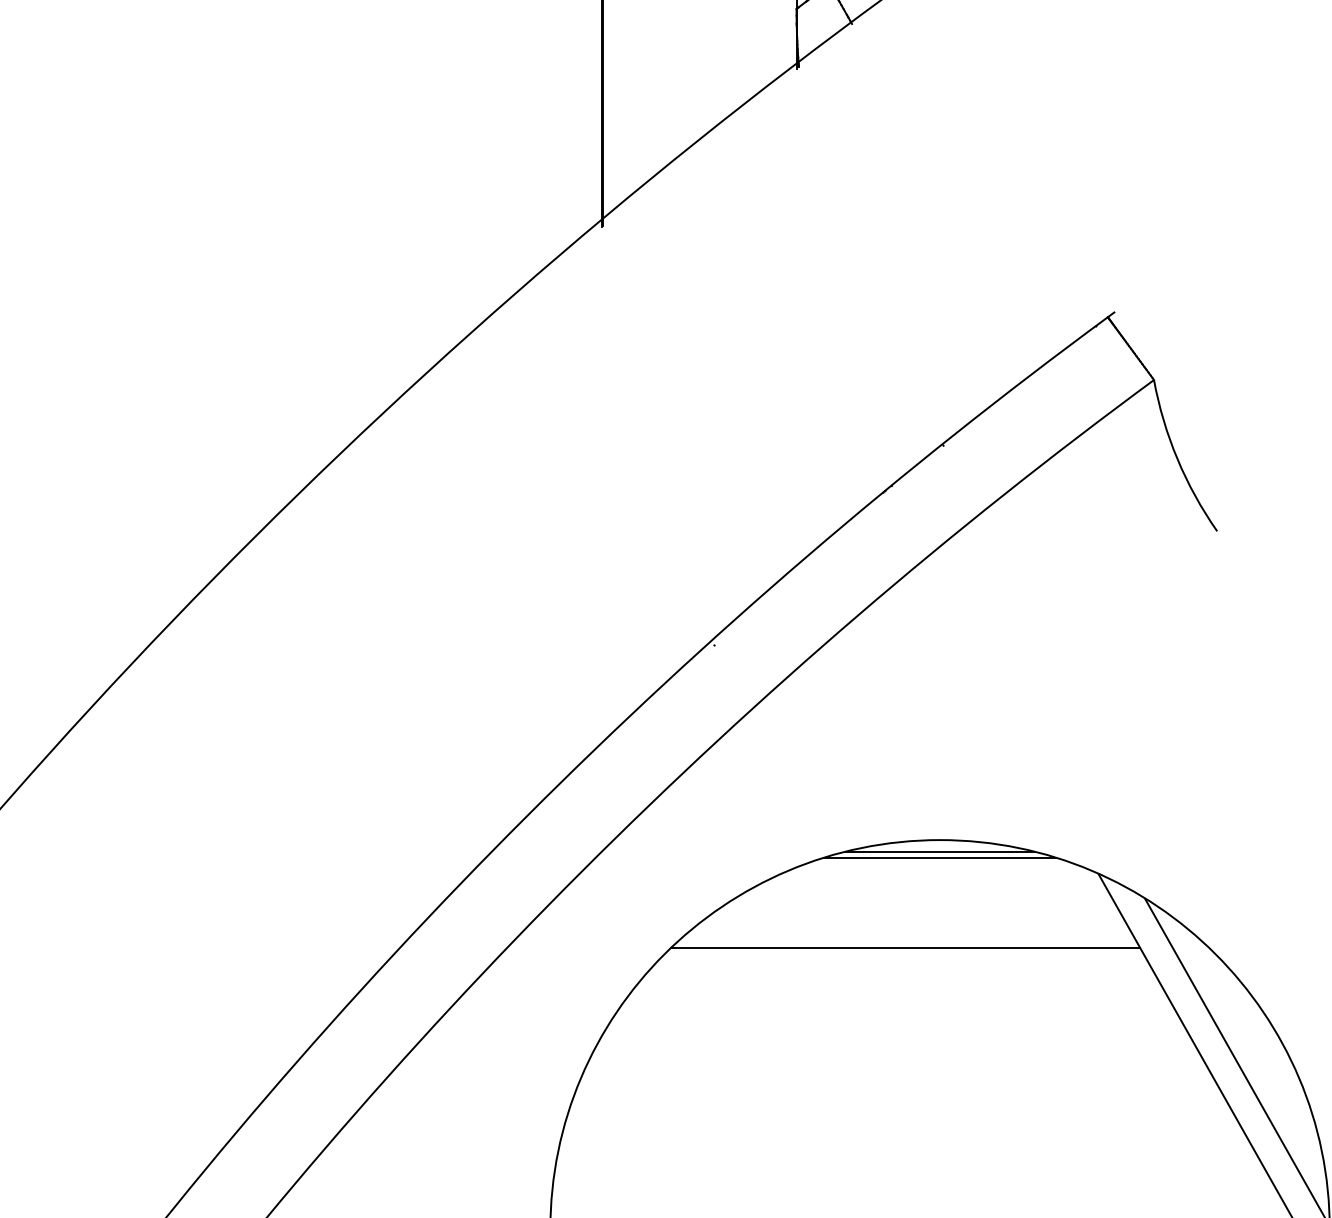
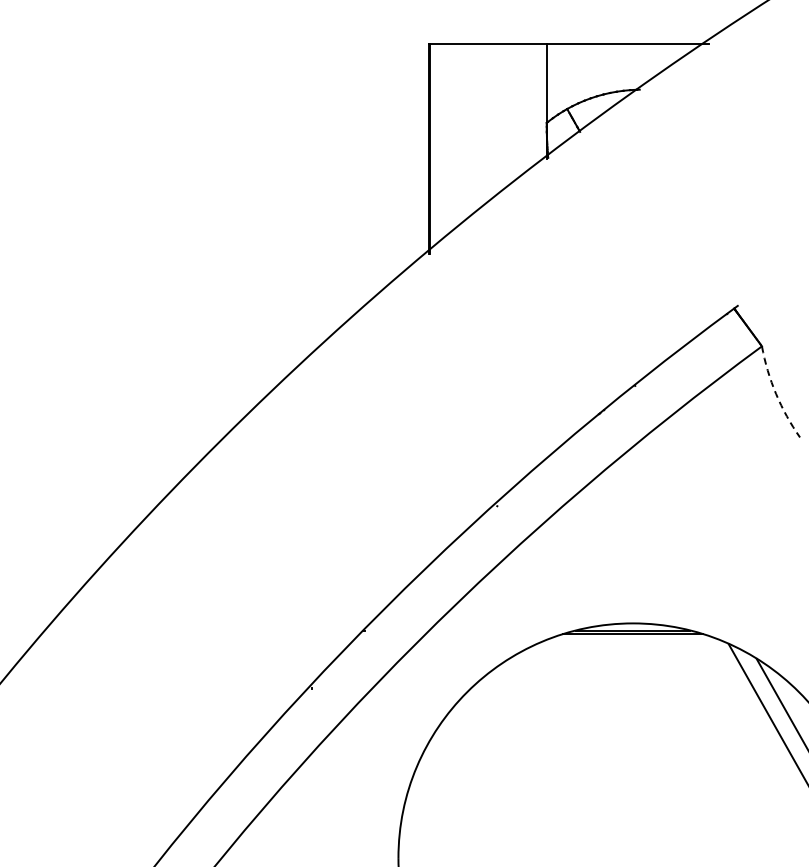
arc: (1178, 458) -> (776, 393), solid -> dashed
line: (905, 948) -> (612, 688), removed

